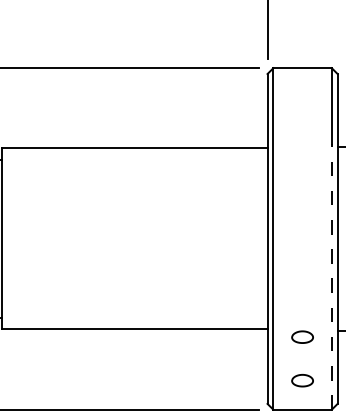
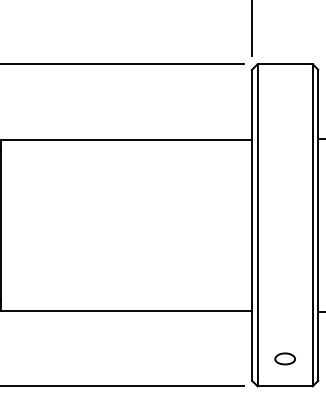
line: (331, 276) -> (312, 260), dashed -> solid
part: (301, 336) -> (284, 317), removed

